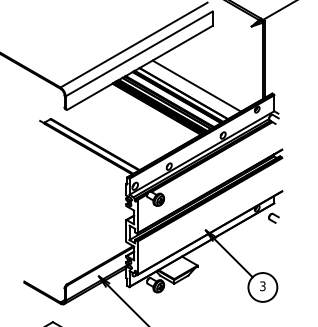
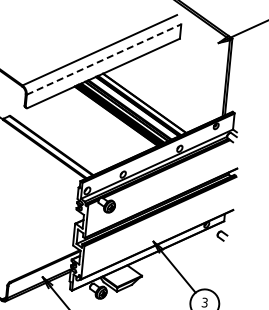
line: (139, 53) -> (104, 59), solid -> dashed
line: (196, 85) -> (158, 96), removed

